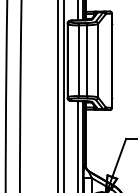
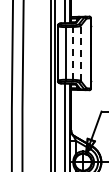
line: (87, 59) -> (72, 52), solid -> dashed
line: (97, 59) -> (80, 52), solid -> dashed

